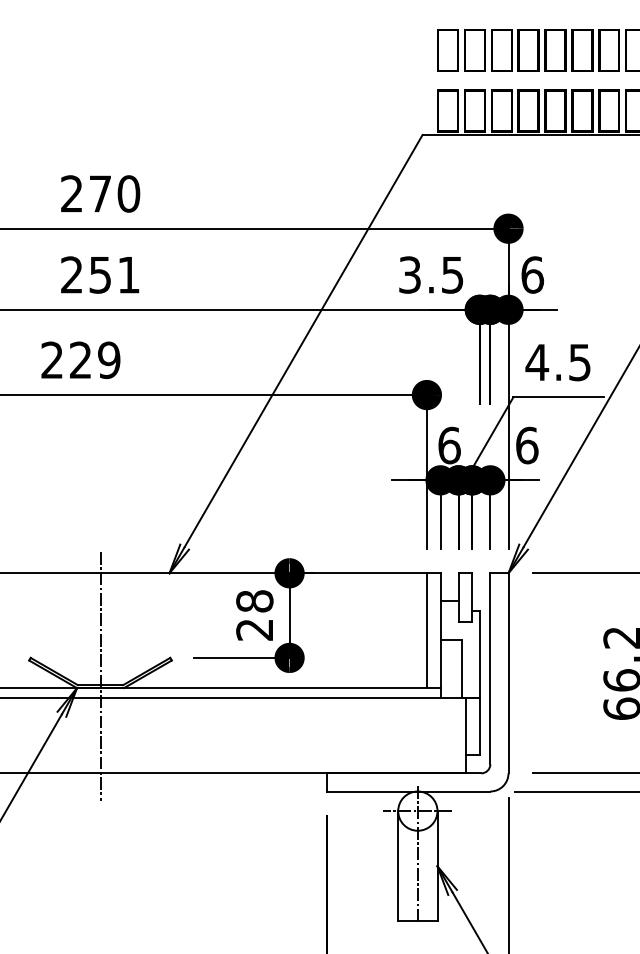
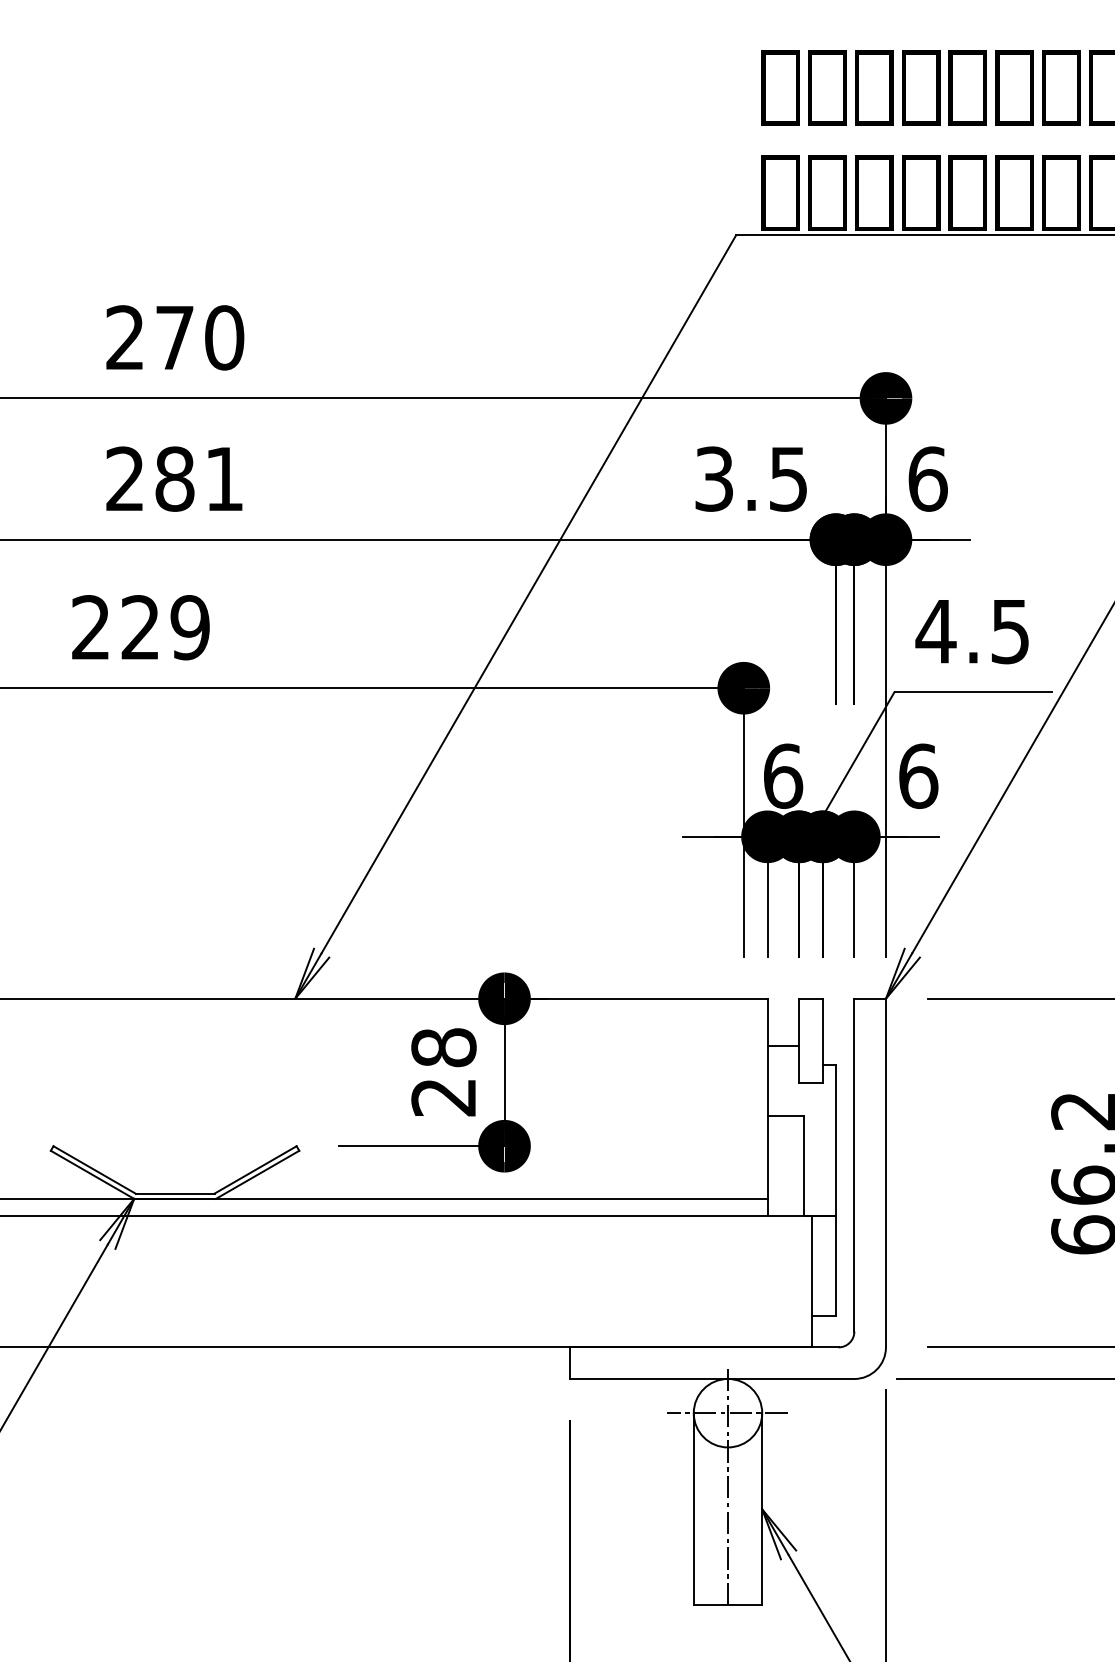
text: (100, 274) -> (175, 478), 251 -> 281
line: (426, 630) -> (743, 1098), removed
line: (100, 675) -> (175, 1176), removed

